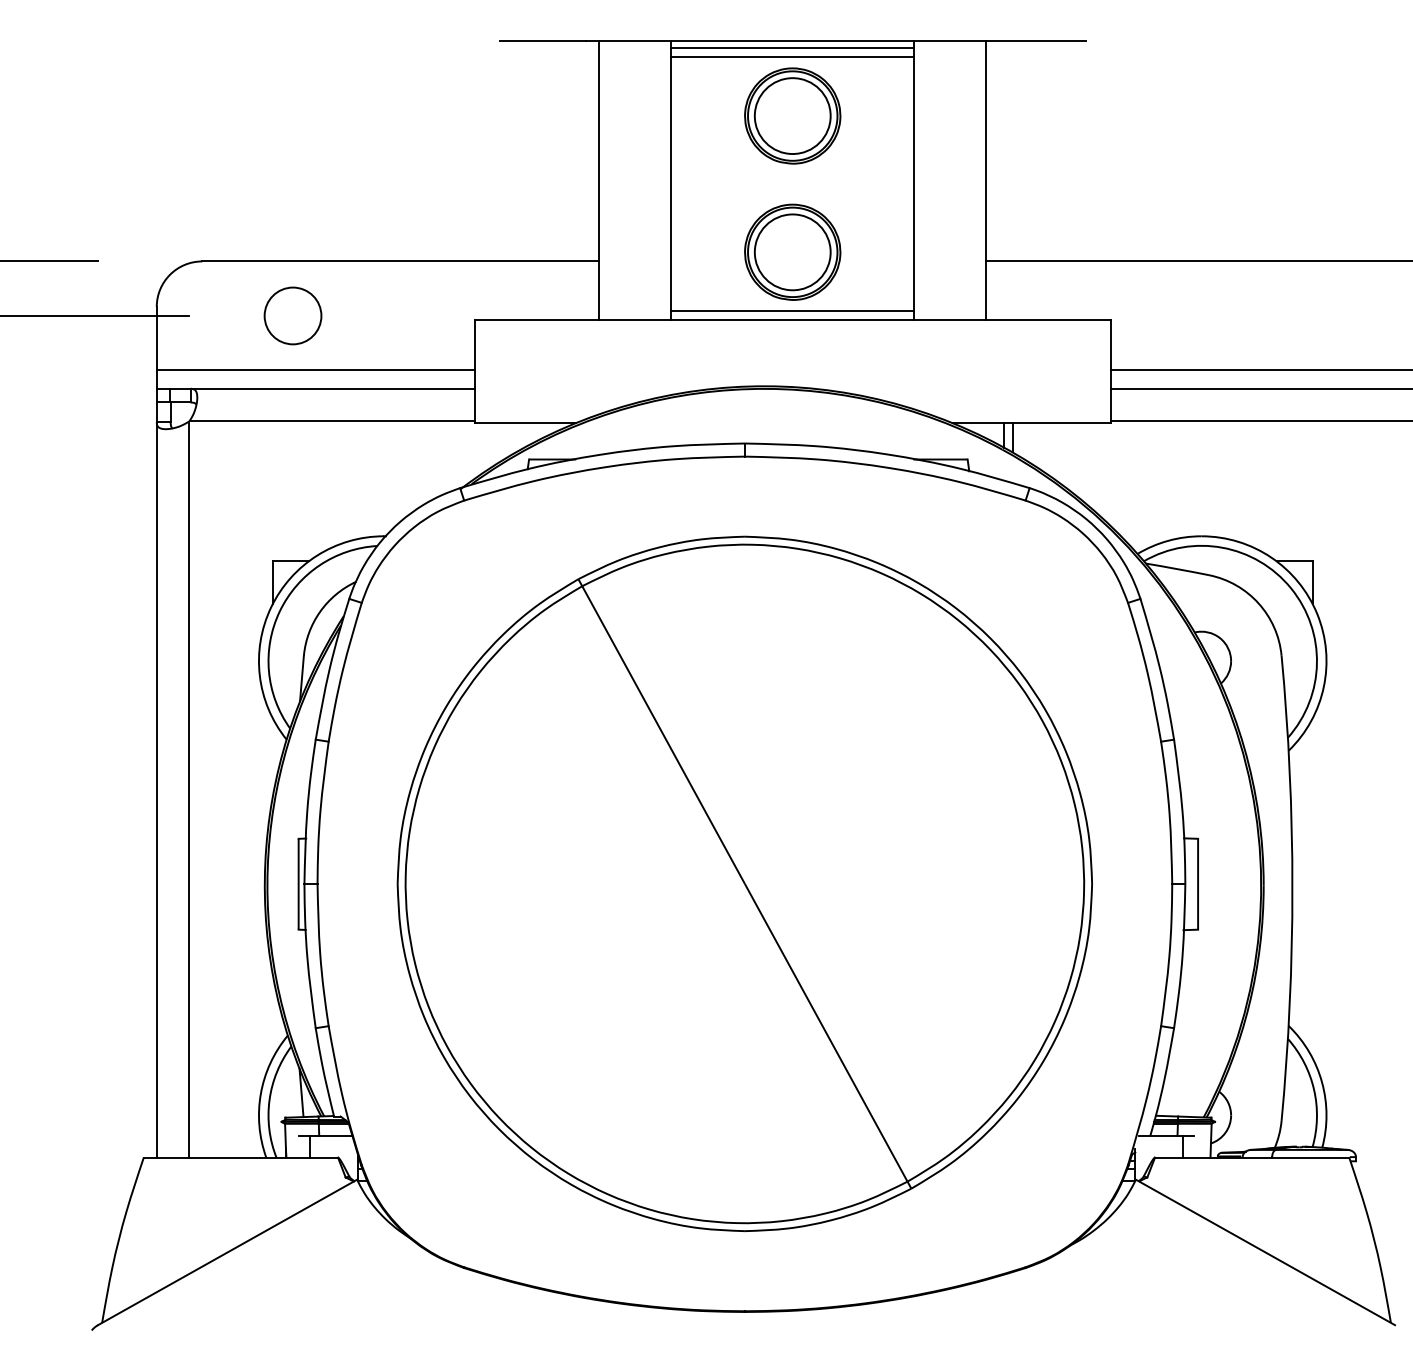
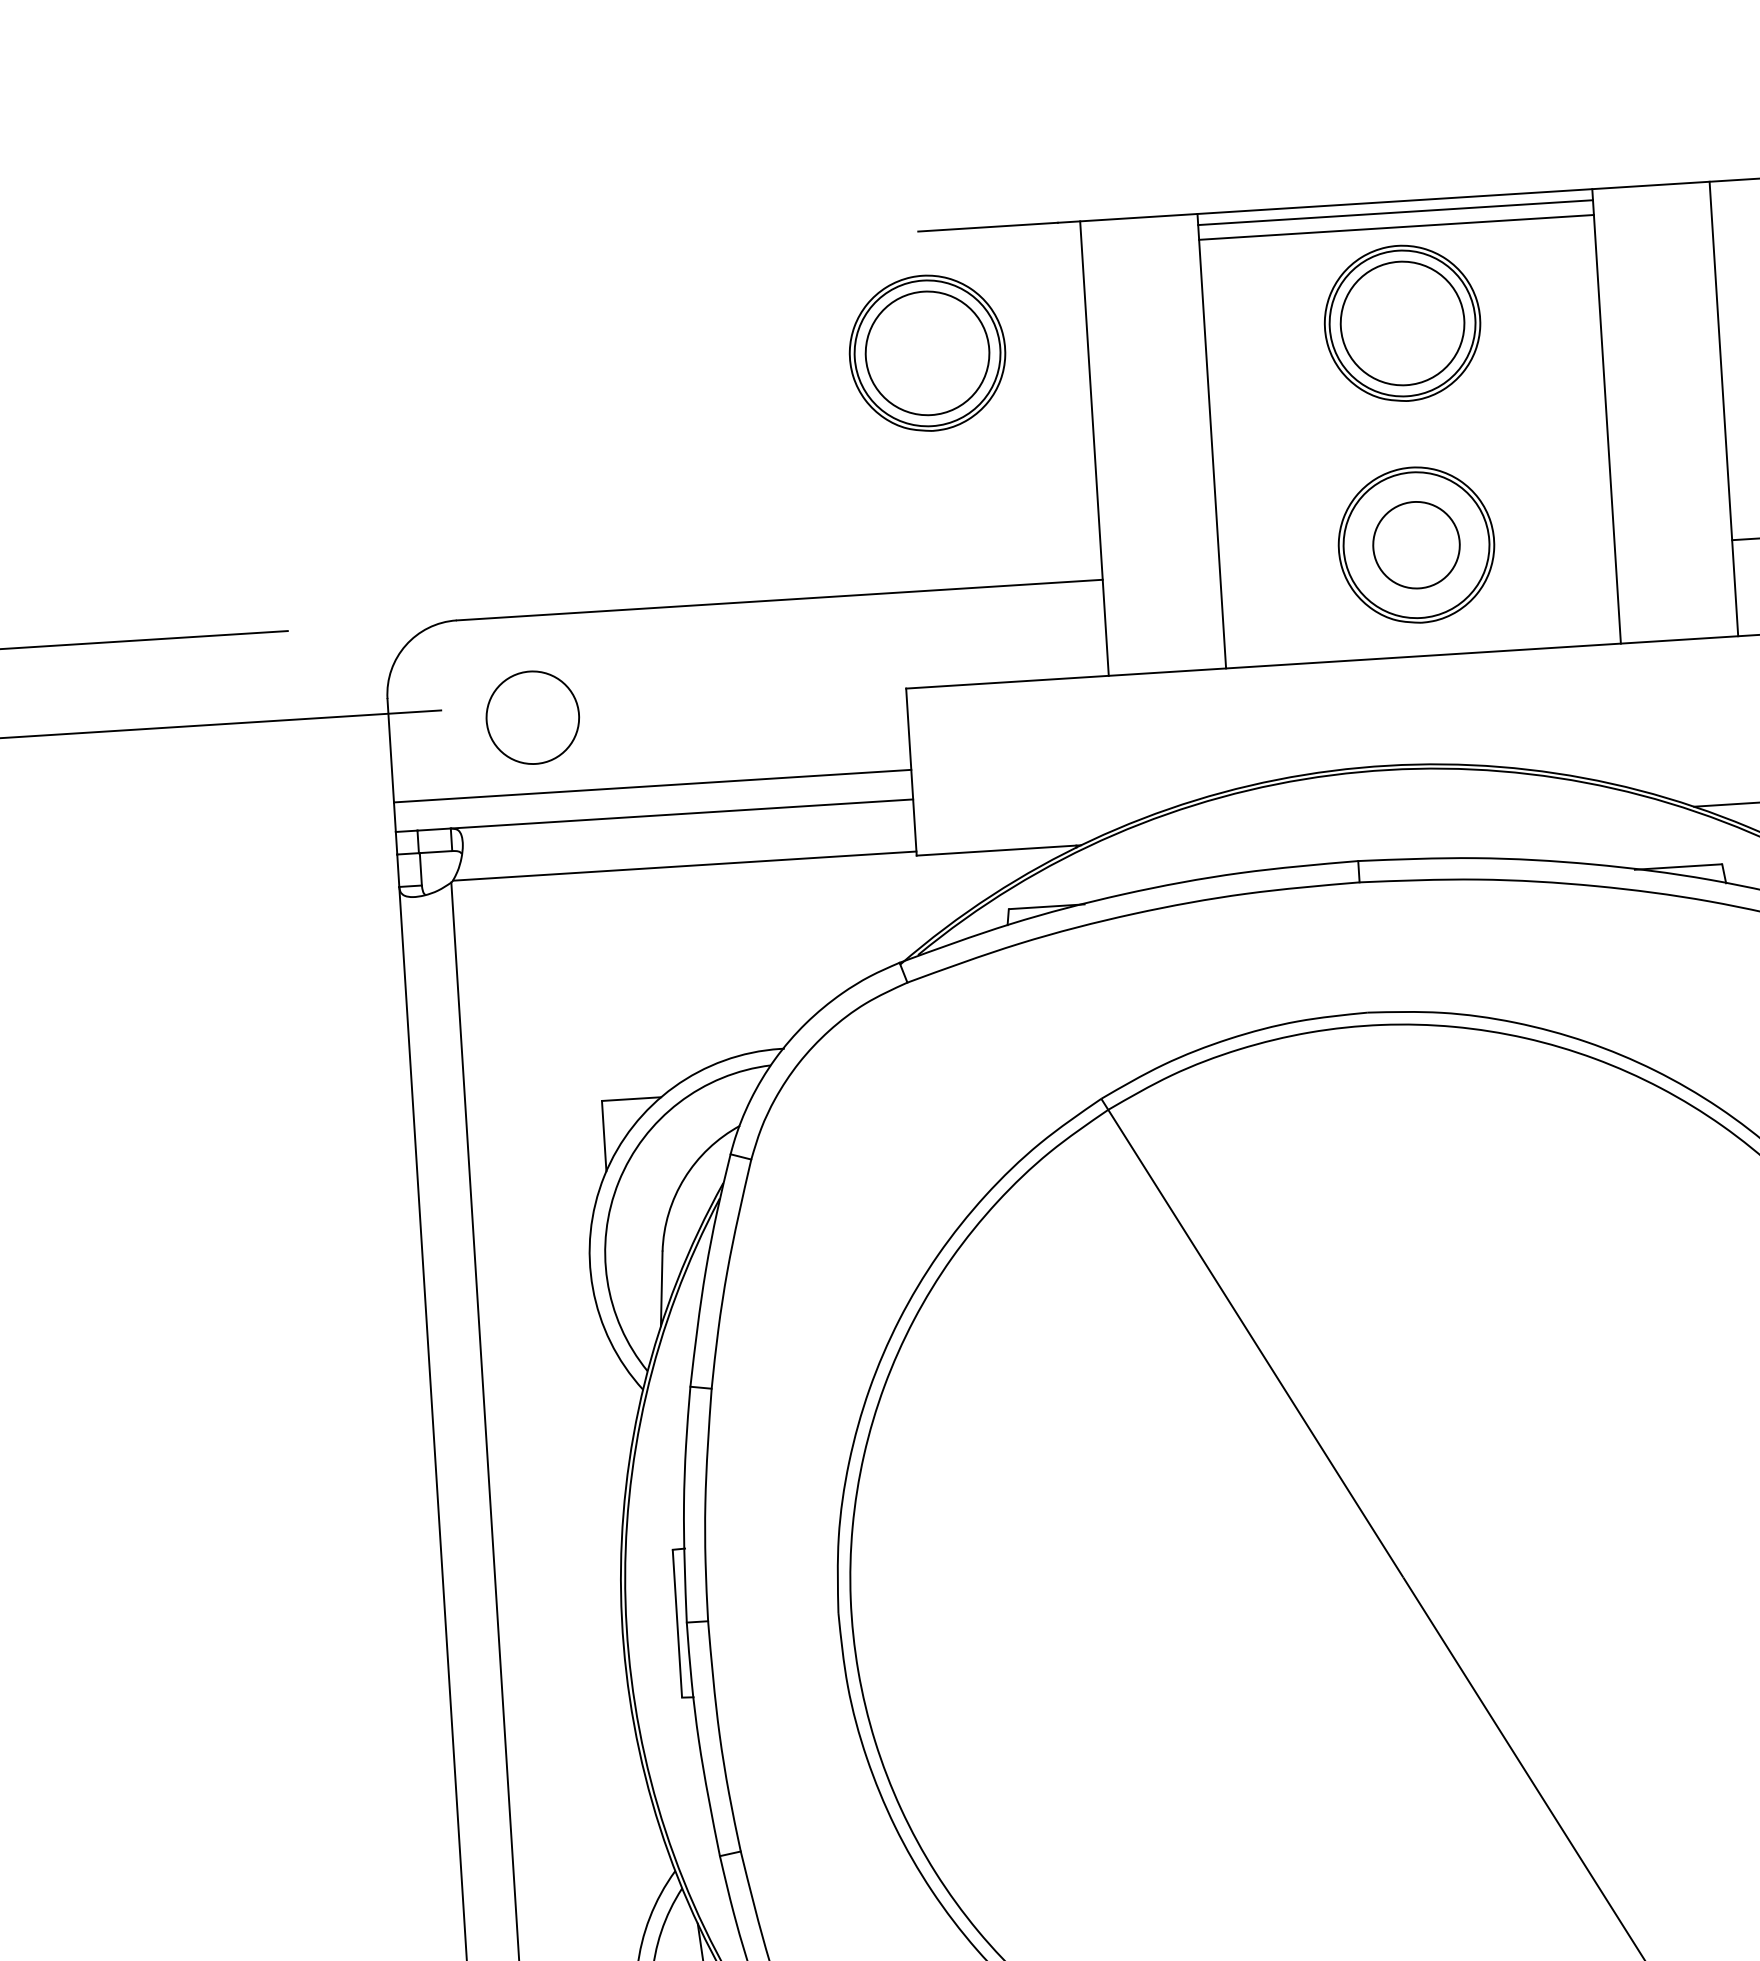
part: (500, 115) -> (927, 352), added
circle: (792, 252) -> (1416, 545), size x0.7
line: (792, 311) -> (1422, 641), removed
circle: (292, 315) -> (531, 717), moved

